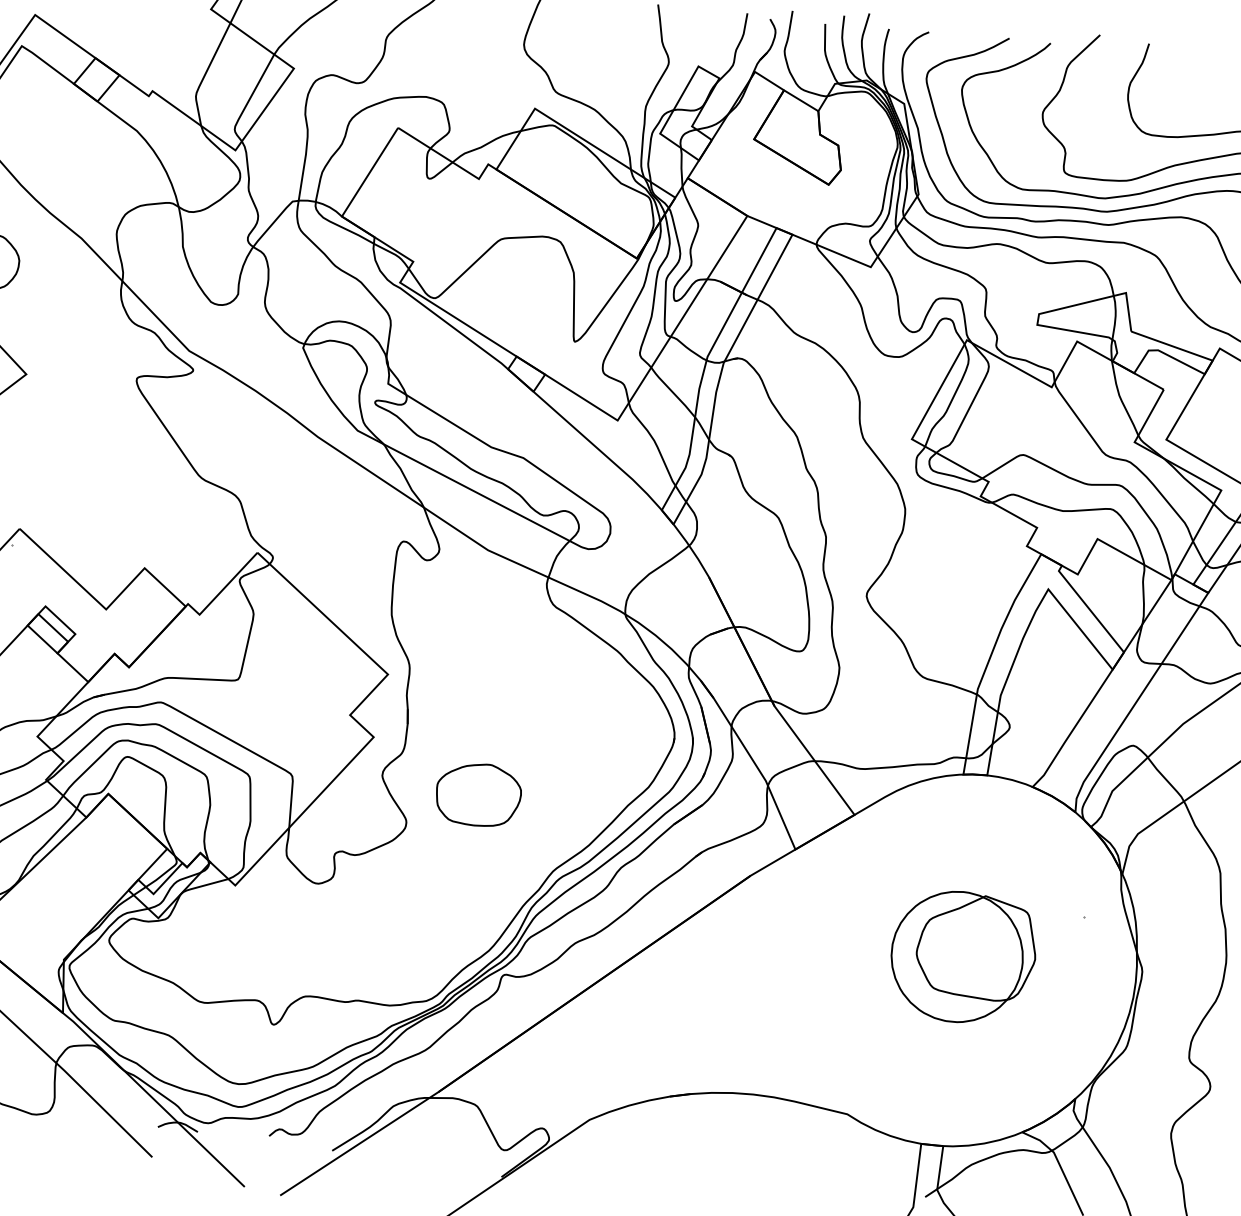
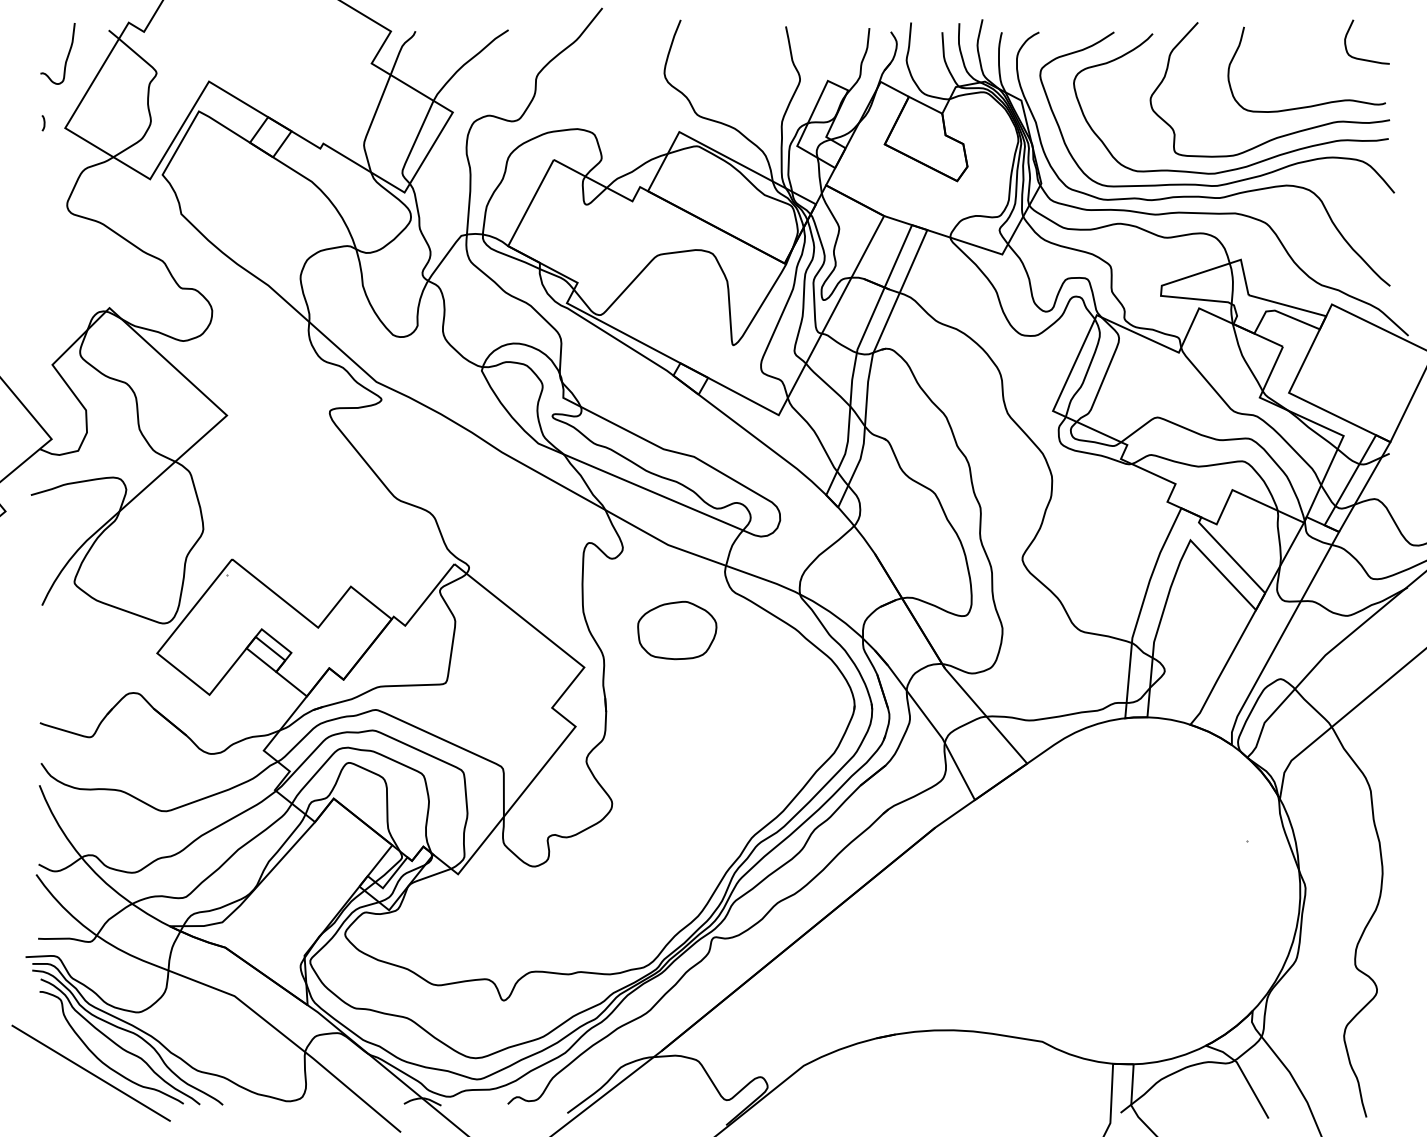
part: (478, 794) -> (677, 630), moved
part: (963, 957) -> (1138, 887), removed

